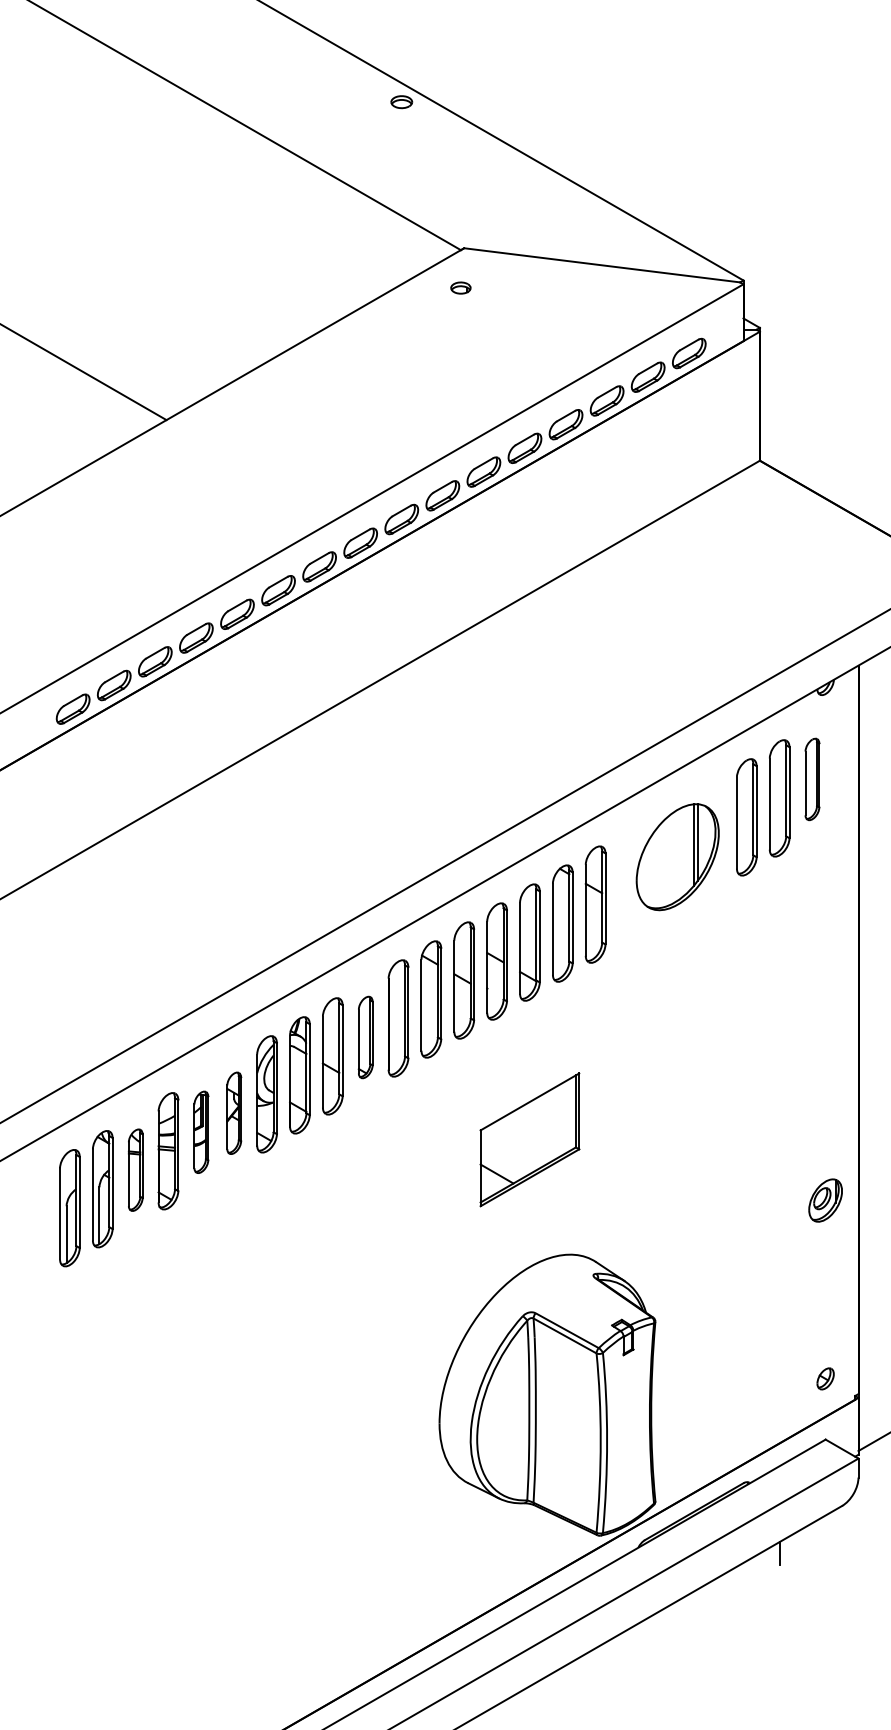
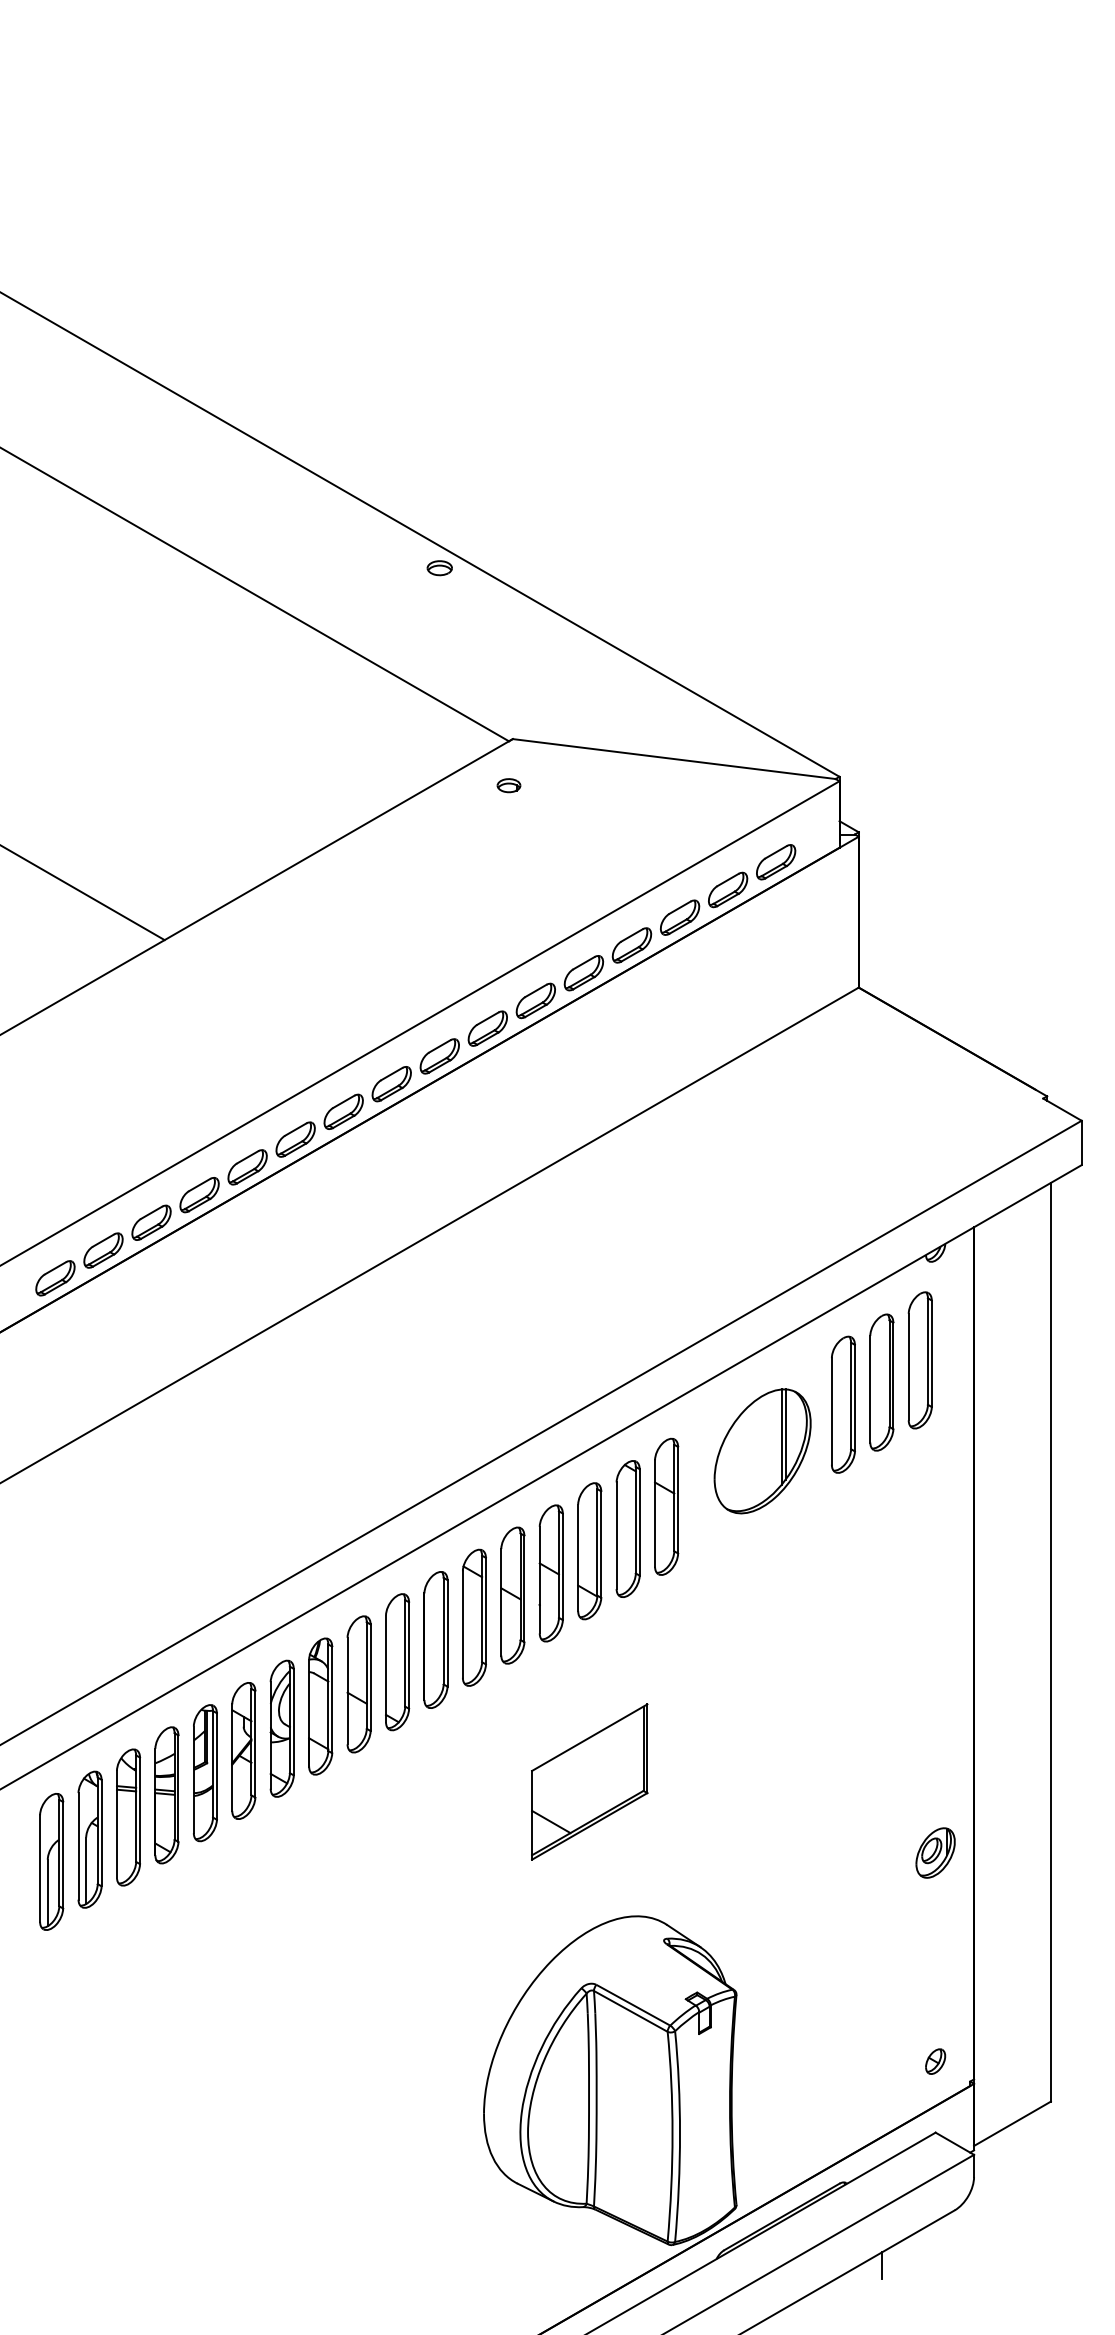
part: (811, 779) -> (919, 1360), size x1.43
part: (365, 1037) -> (397, 1662), size x1.43
part: (233, 1112) -> (243, 1750), size x1.43
part: (201, 1132) -> (205, 1773), size x1.43
part: (135, 1170) -> (128, 1817), size x1.43

